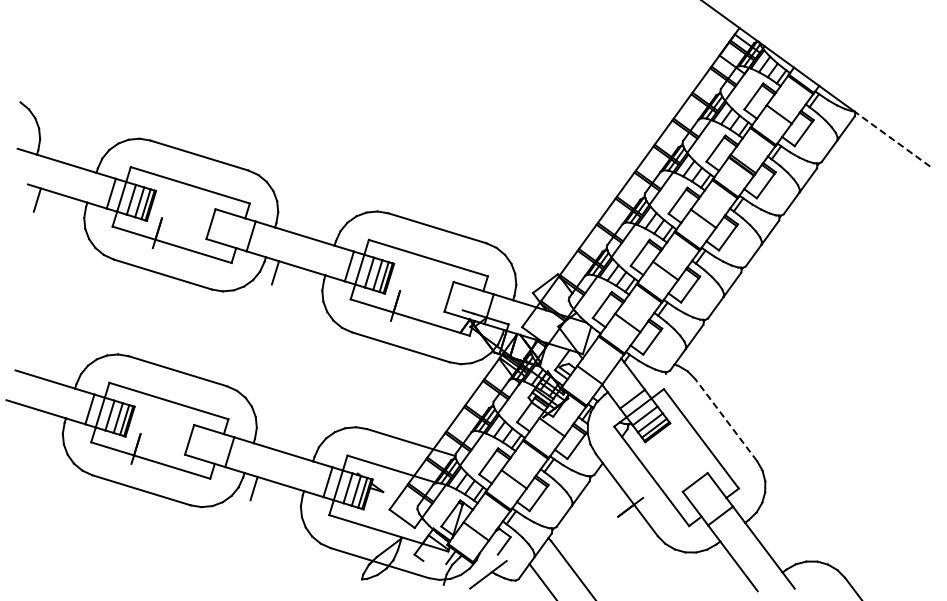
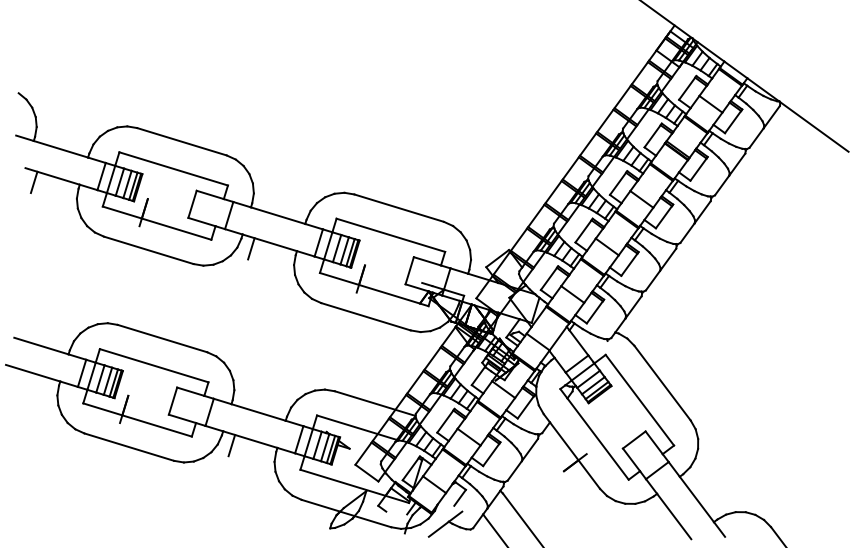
line: (892, 139) -> (814, 127), dashed -> solid
line: (725, 419) -> (661, 382), dashed -> solid

